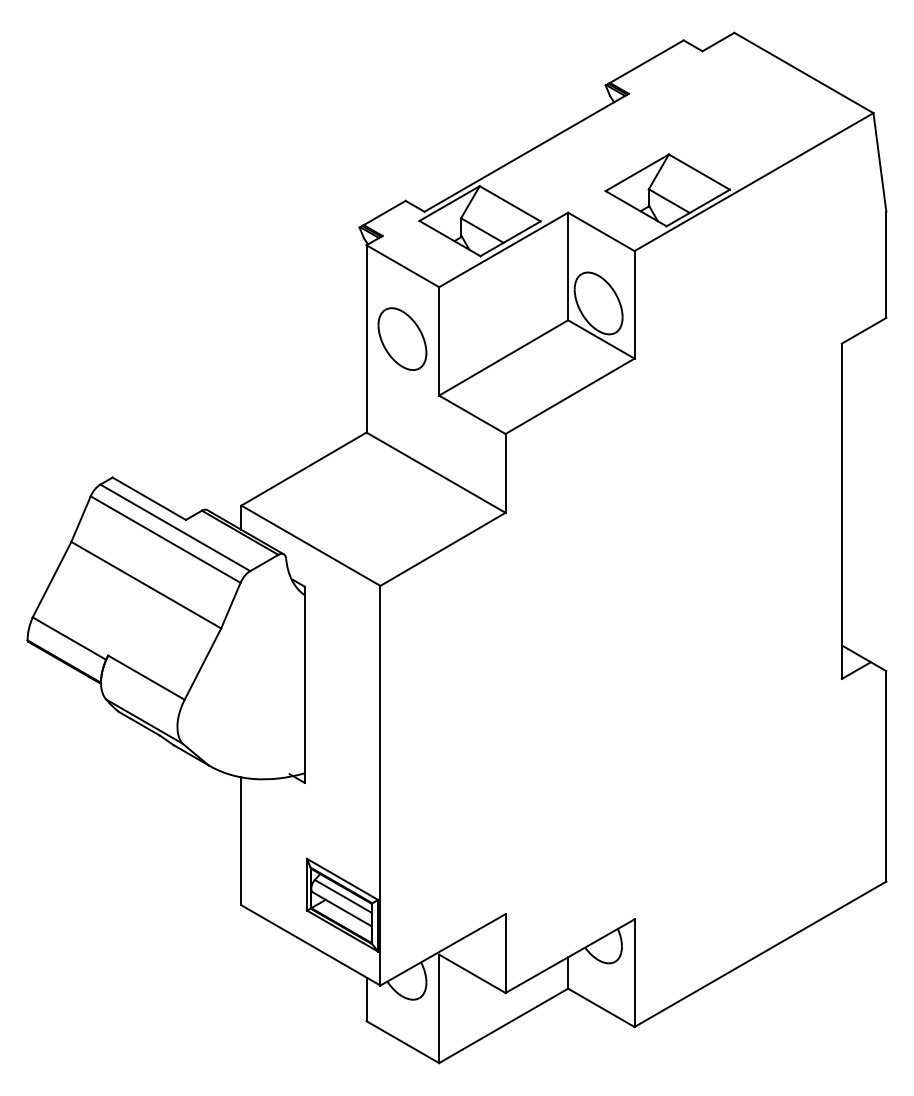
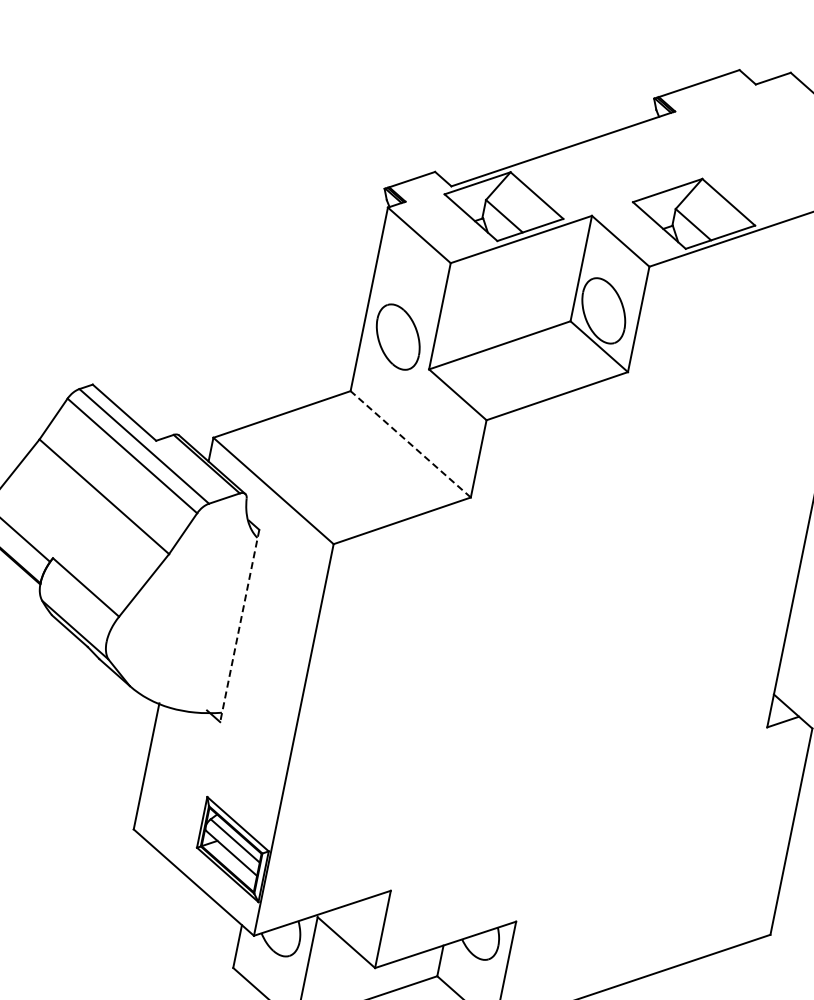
part: (402, 338) -> (398, 336), moved
line: (435, 472) -> (410, 444), solid -> dashed
line: (304, 685) -> (239, 626), solid -> dashed

